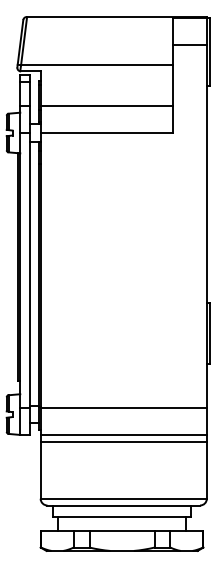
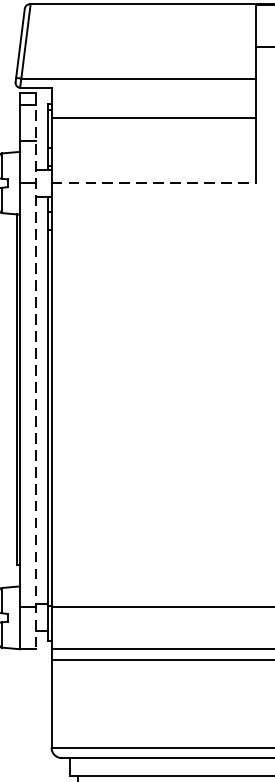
line: (106, 105) -> (153, 117), moved
line: (107, 133) -> (154, 183), solid -> dashed
line: (30, 255) -> (35, 372), solid -> dashed

